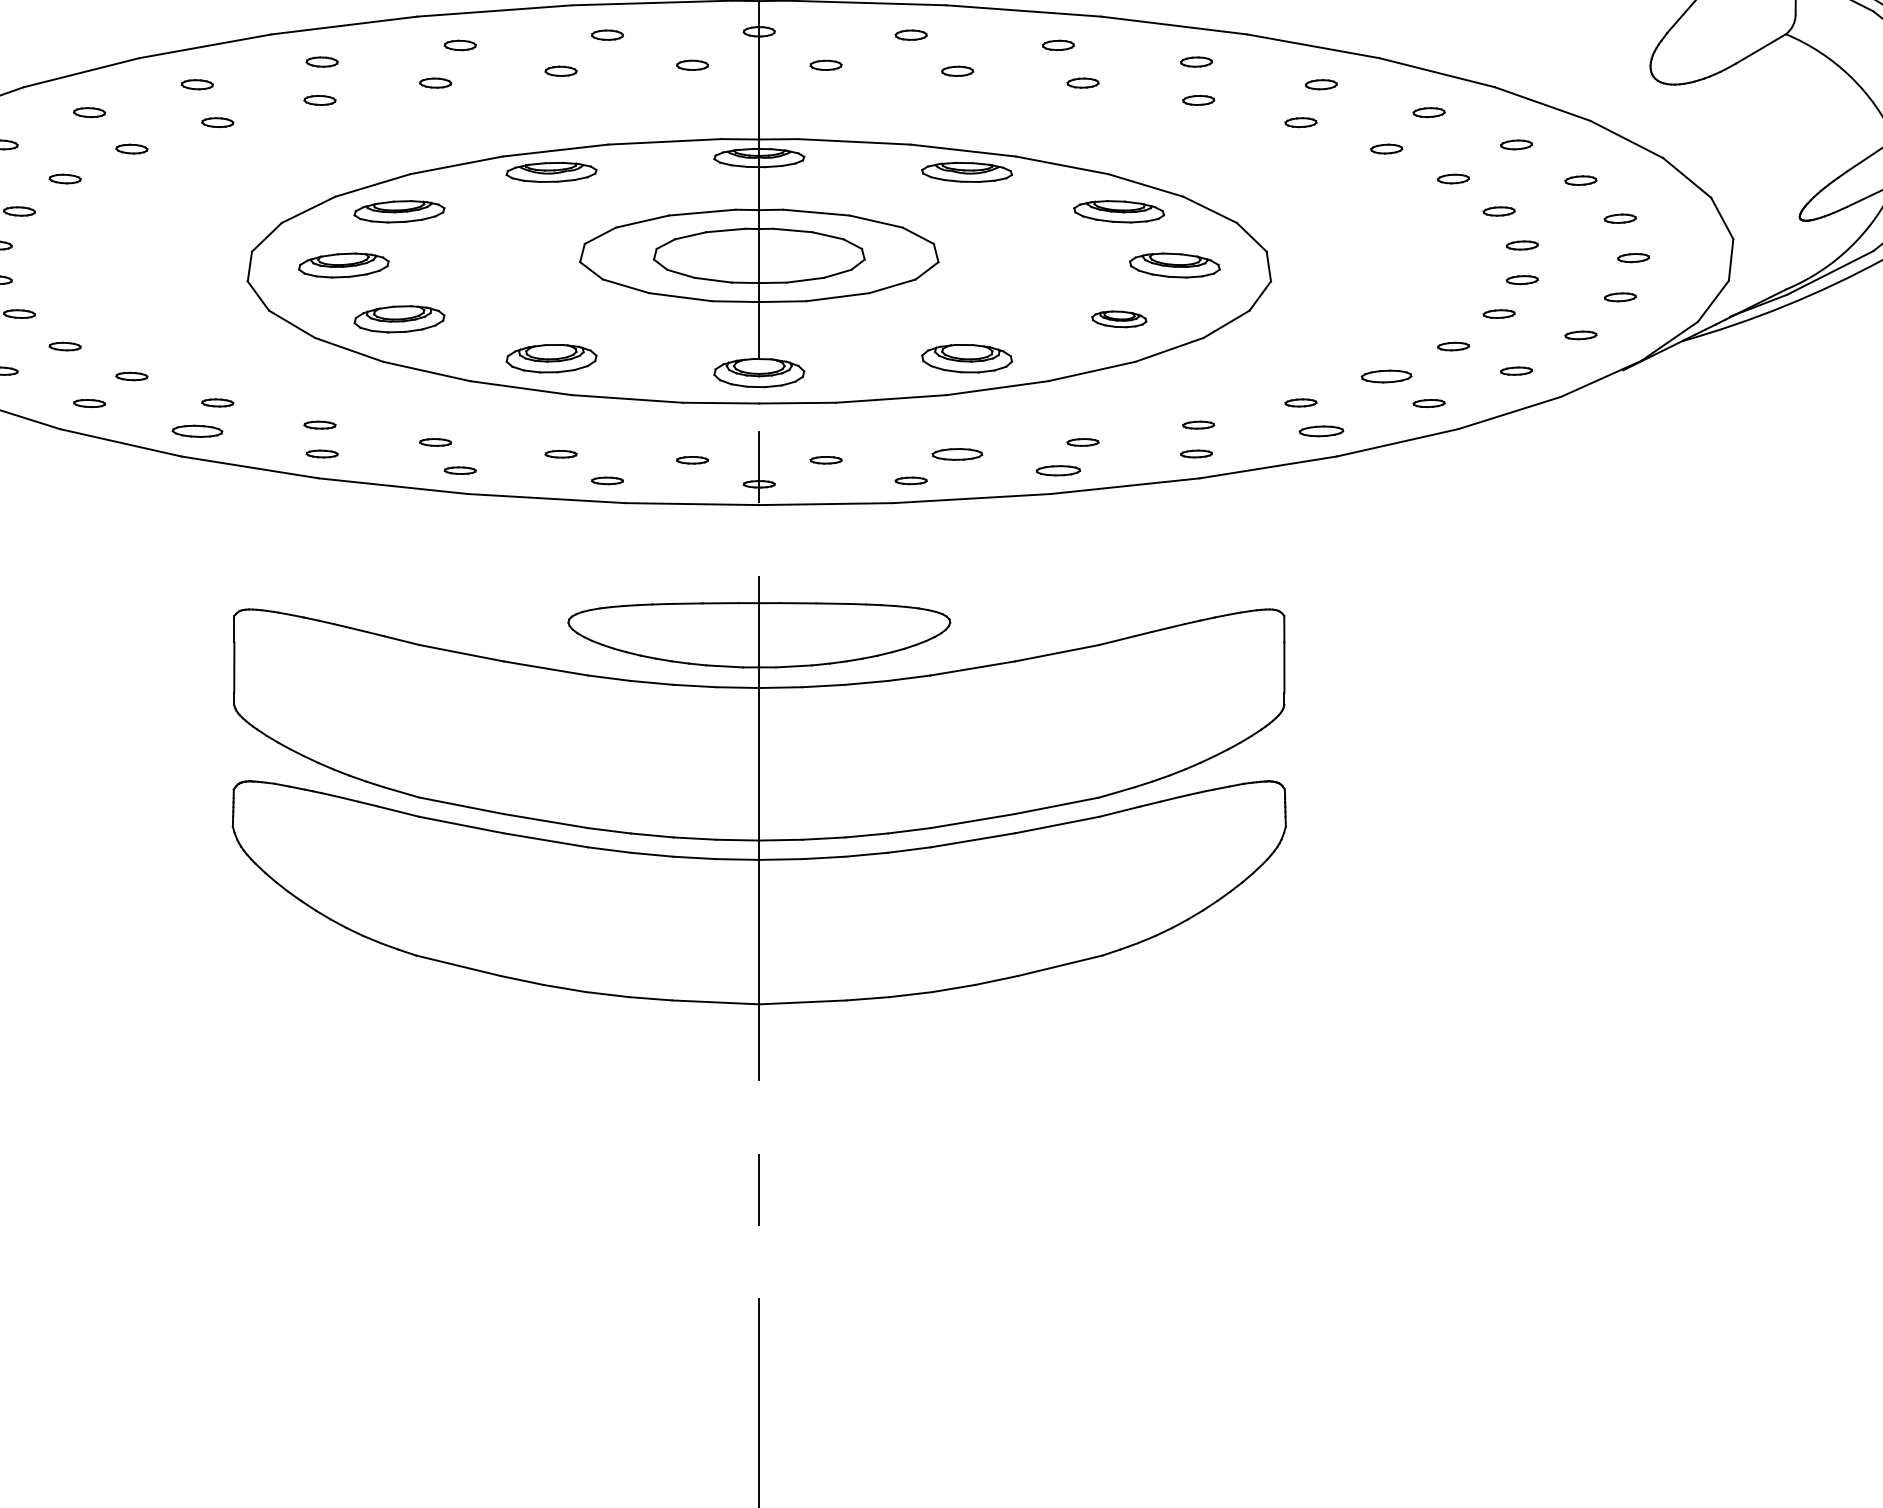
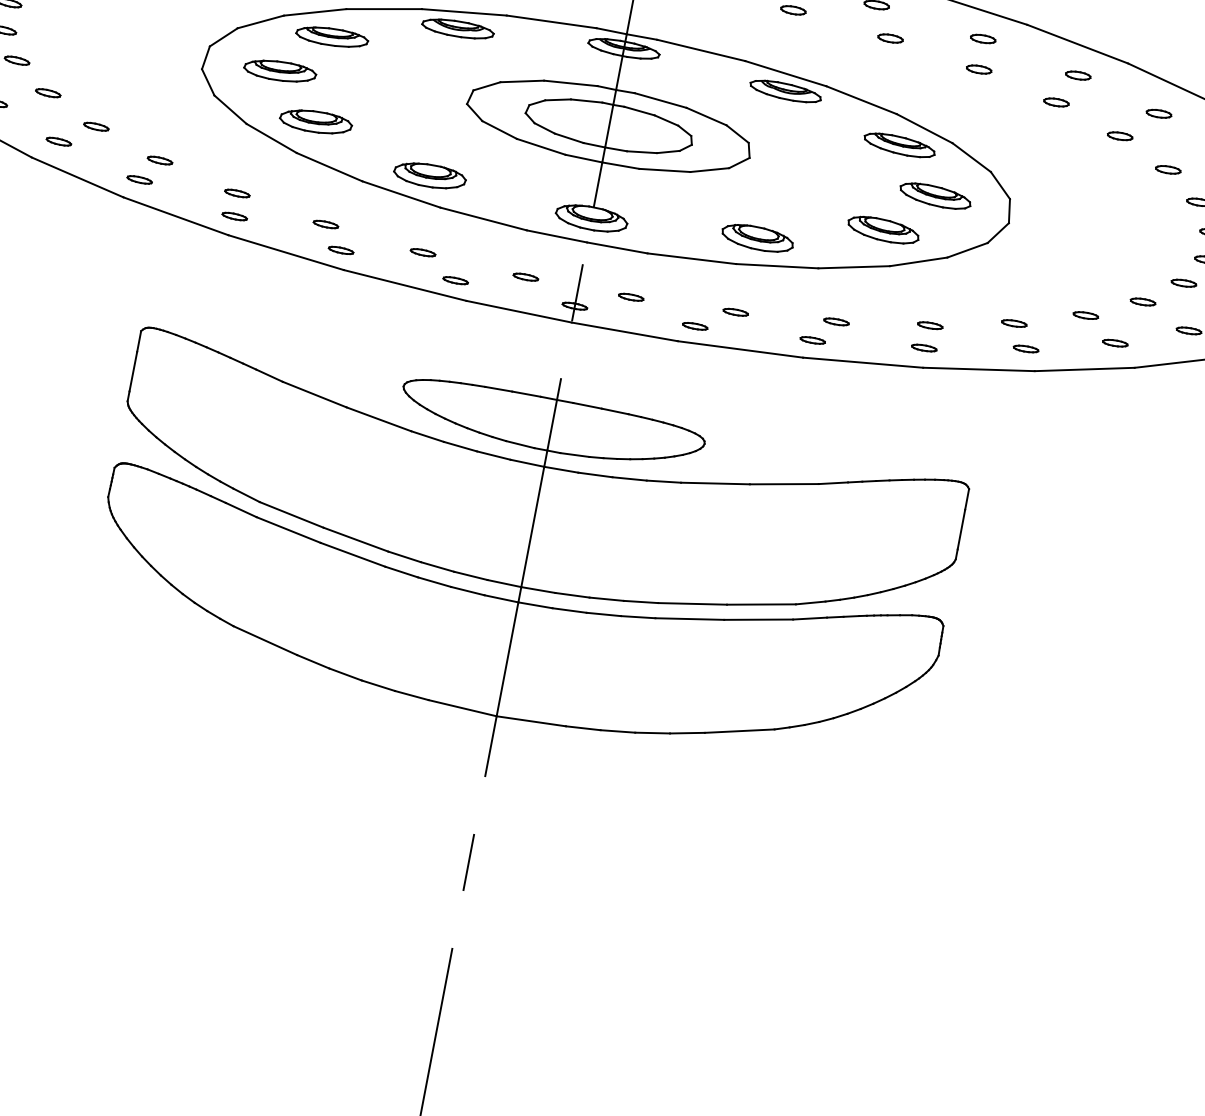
part: (1119, 319) -> (883, 230), size x1.67
part: (1386, 376) -> (1085, 315), size x0.62
part: (196, 431) -> (139, 179), size x0.62
part: (1320, 431) -> (1025, 348), size x0.71
part: (957, 453) -> (735, 311), size x0.62
part: (1058, 470) -> (812, 340), size x0.71

